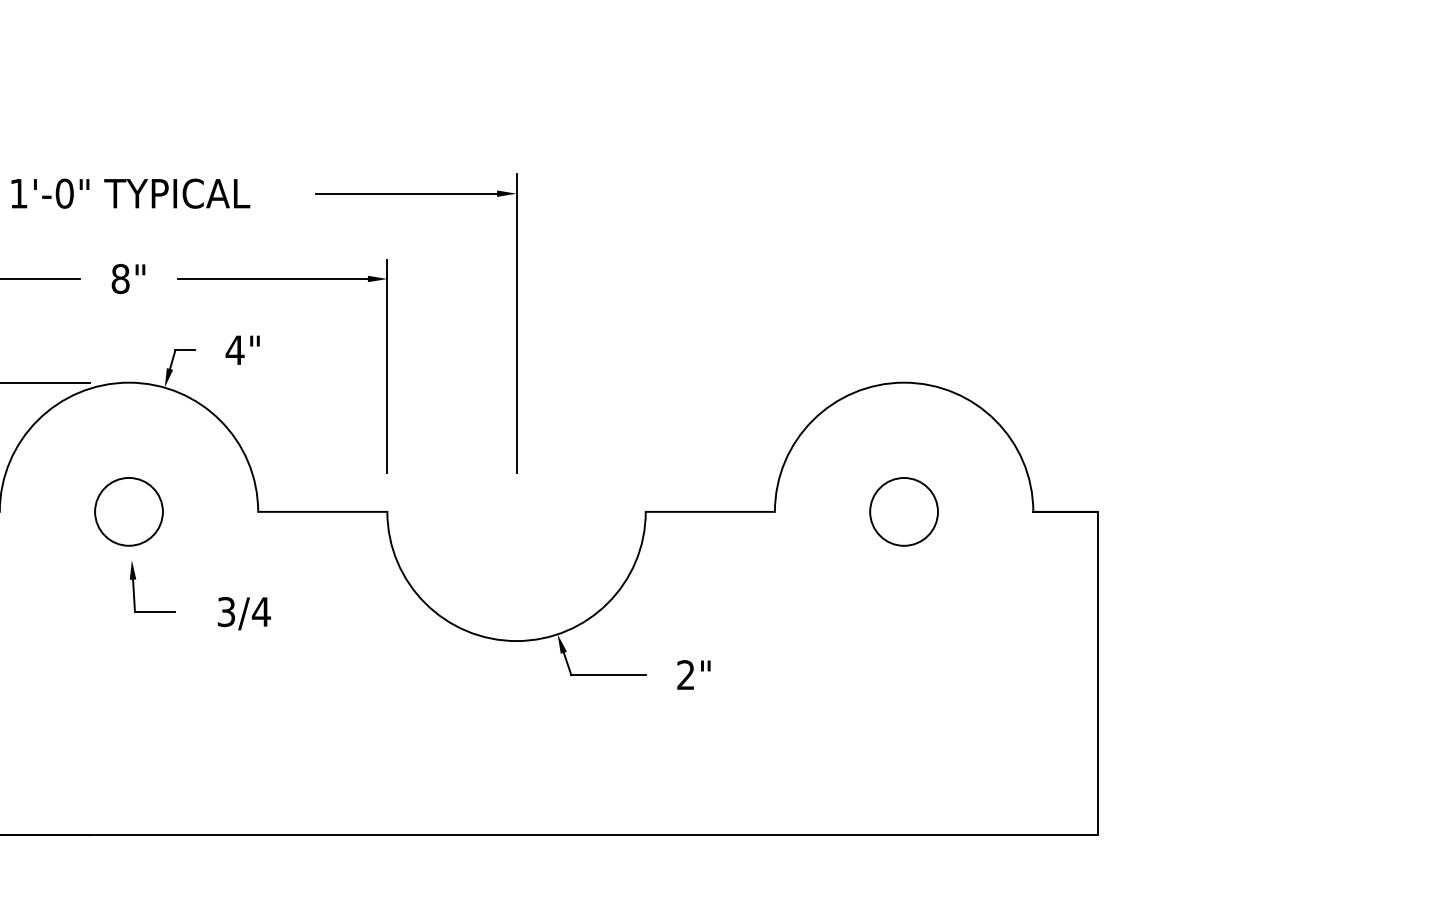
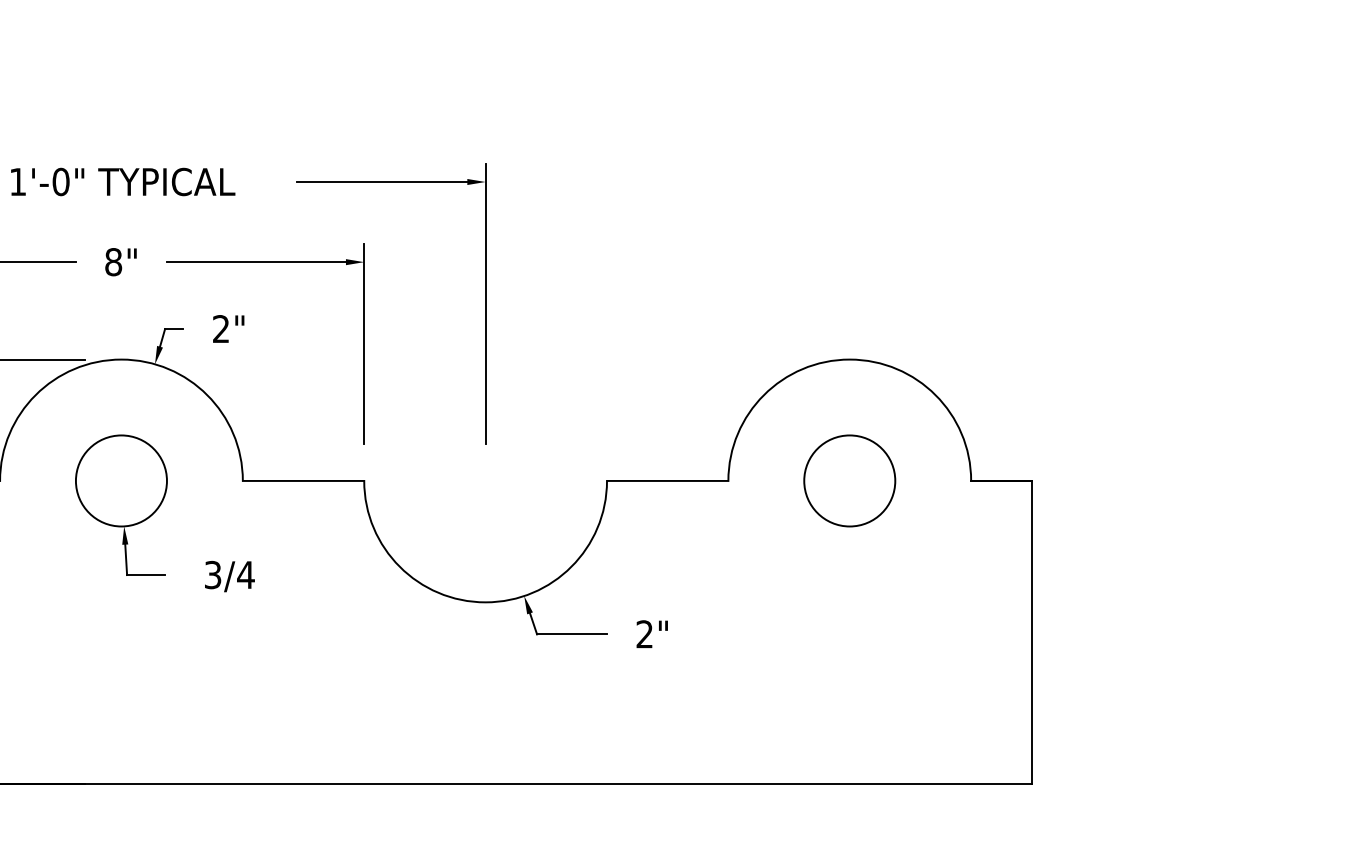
text: (234, 349) -> (220, 328), 4" -> 2"
circle: (128, 511) -> (120, 480), size x1.43
circle: (903, 511) -> (849, 480), size x1.43

